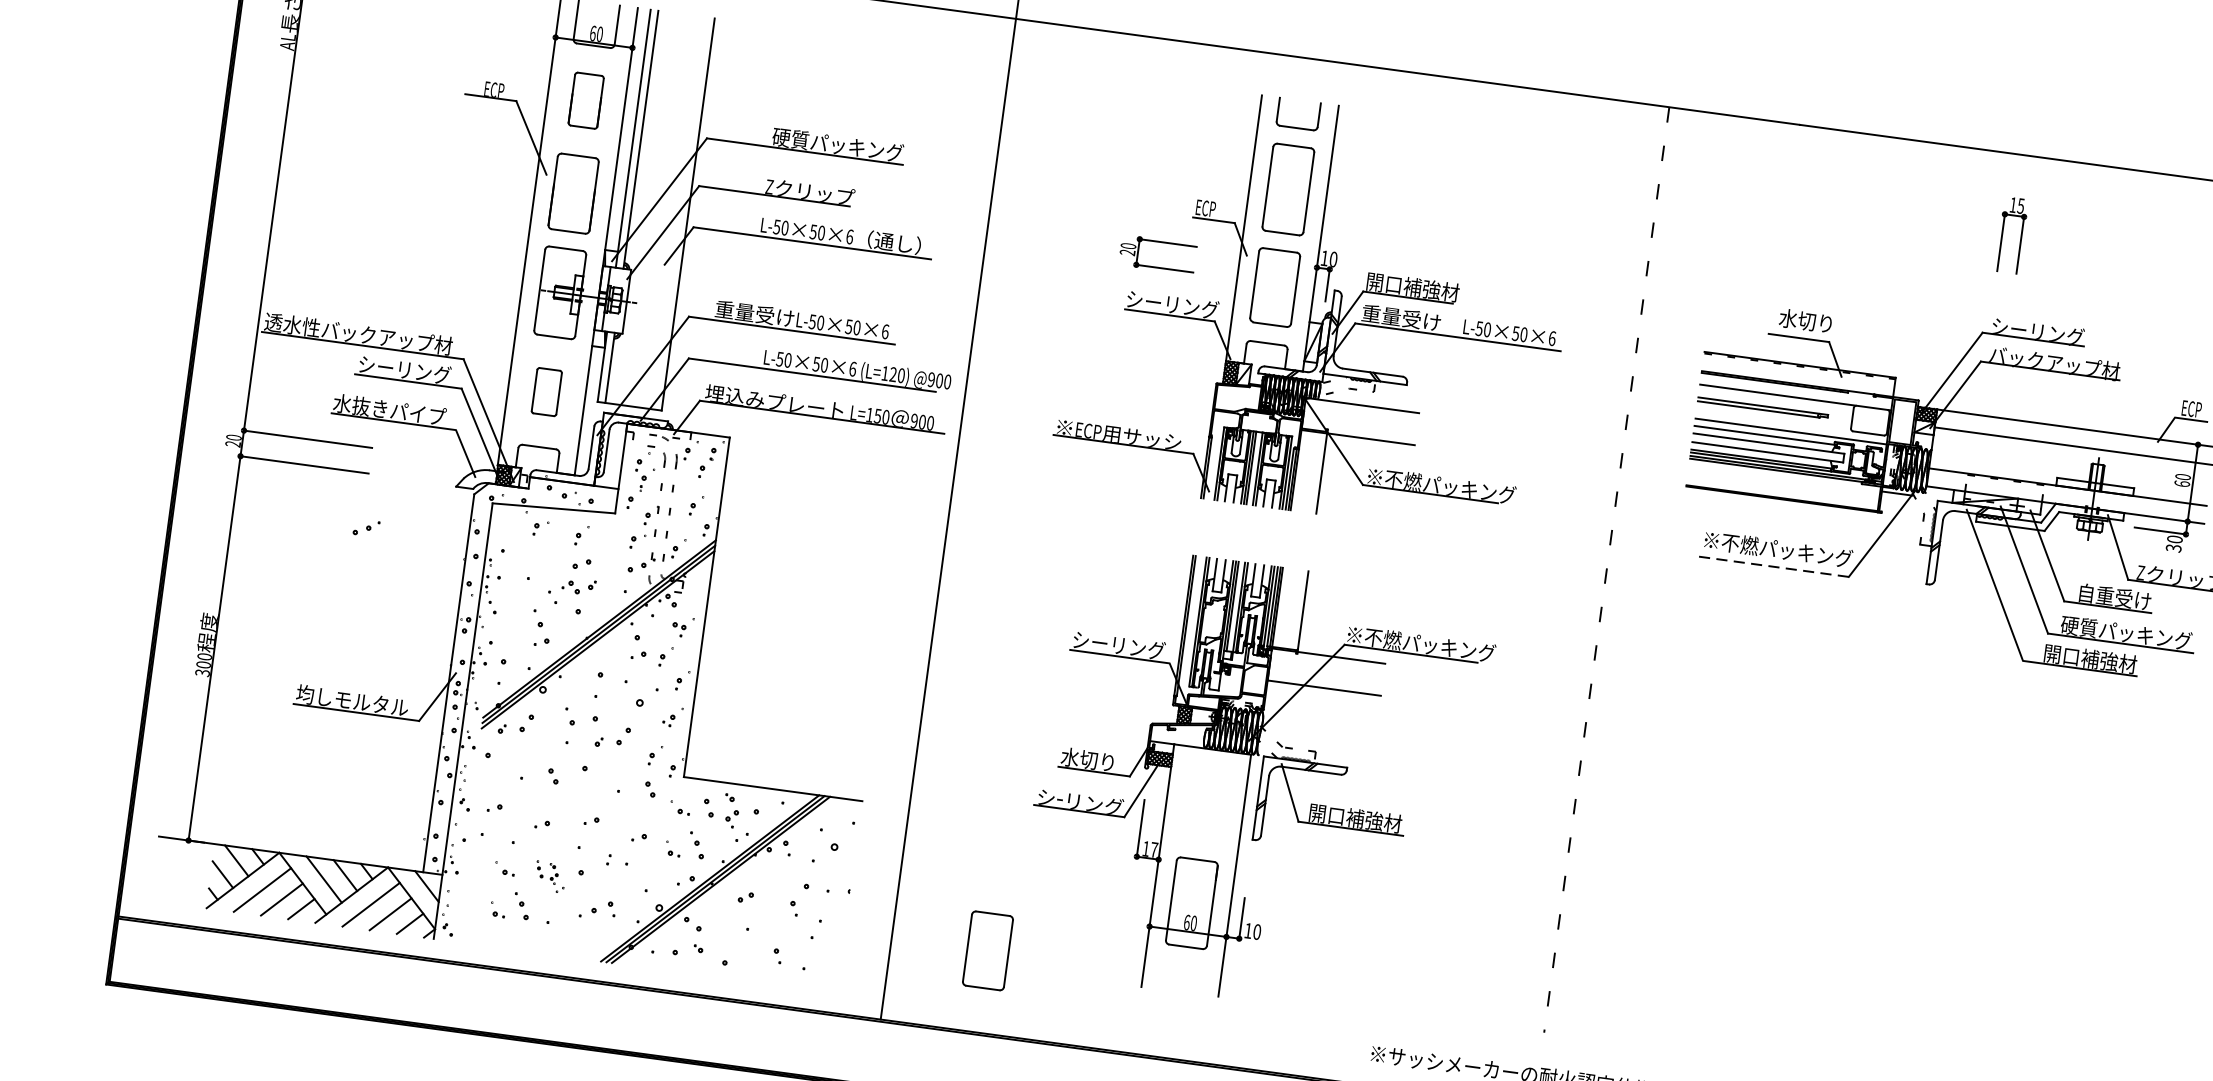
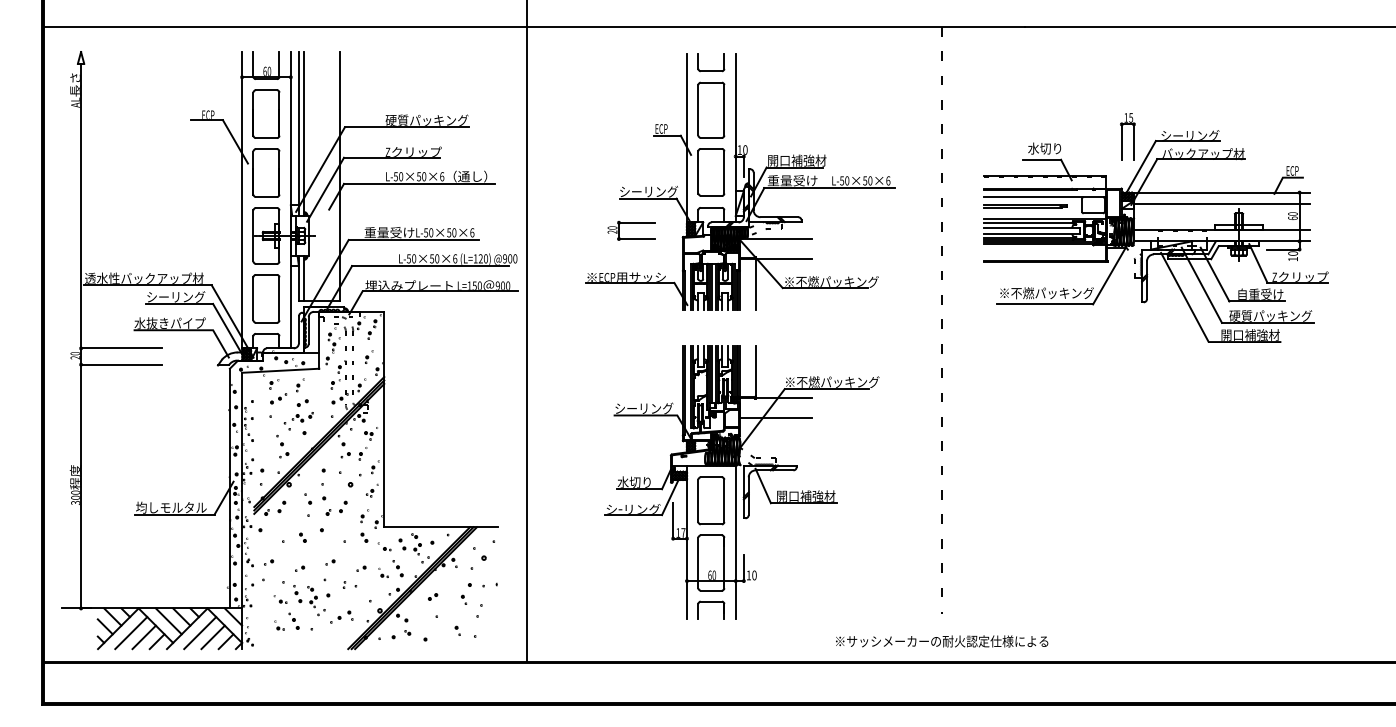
part: (586, 99) -> (266, 113), size x1.43
part: (2011, 234) -> (1127, 136), moved
part: (1159, 243) -> (631, 223), moved
part: (546, 391) -> (266, 298), size x1.67
part: (366, 527) -> (278, 398), moved
text: (2174, 548) -> (1293, 259), 30 -> 10
line: (1772, 566) -> (1044, 304), dashed -> solid
part: (550, 876) -> (309, 600), size x1.67
part: (988, 950) -> (711, 500), moved
part: (1183, 965) -> (711, 602), added

